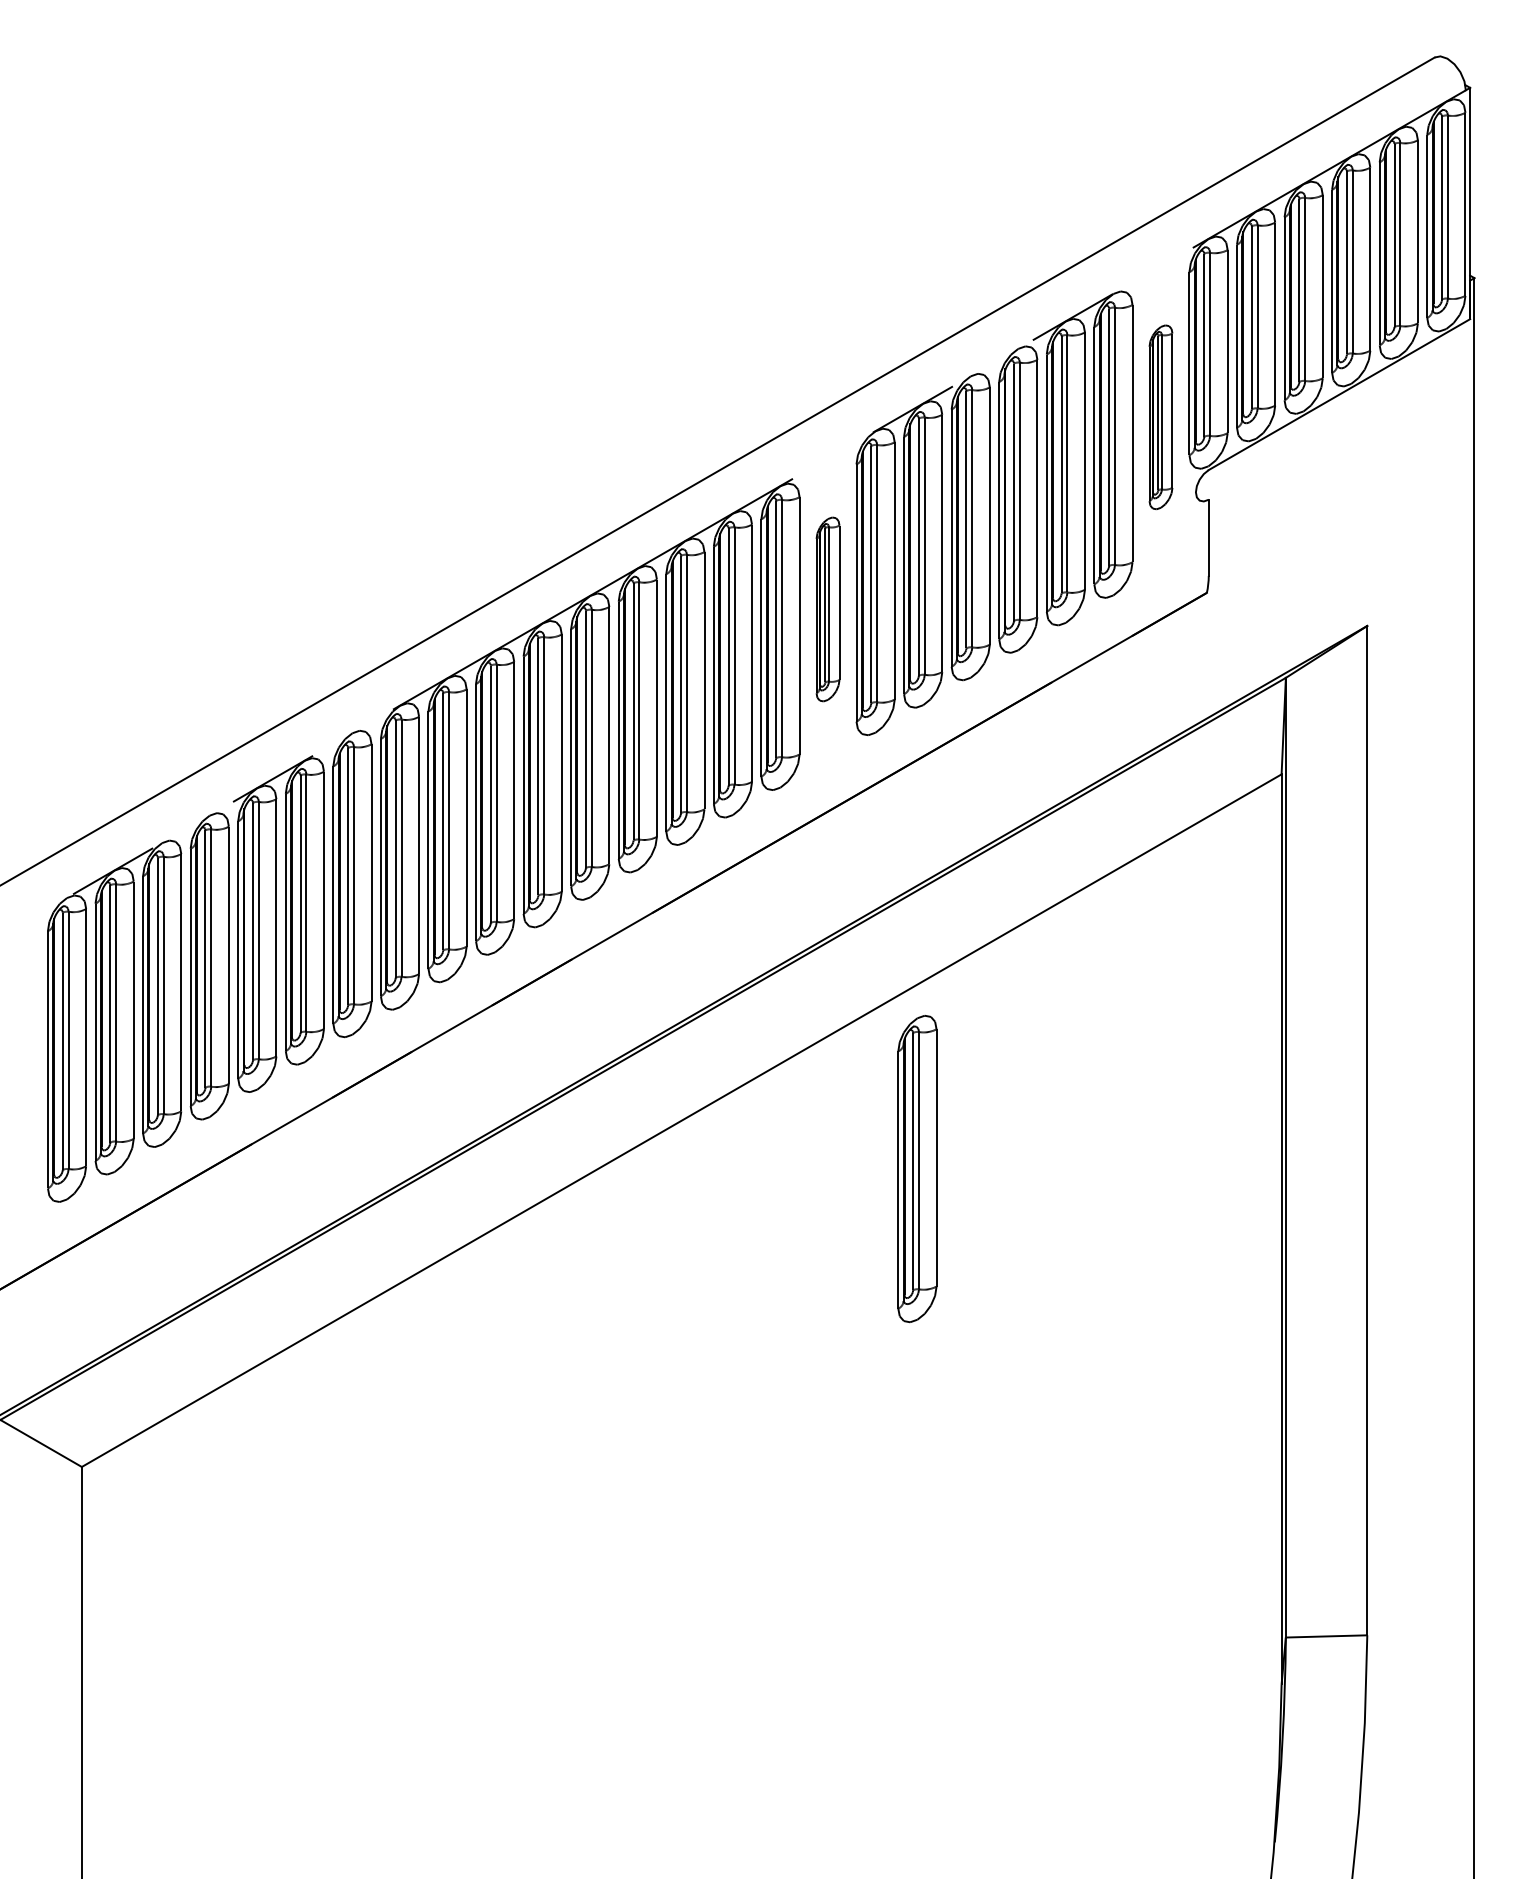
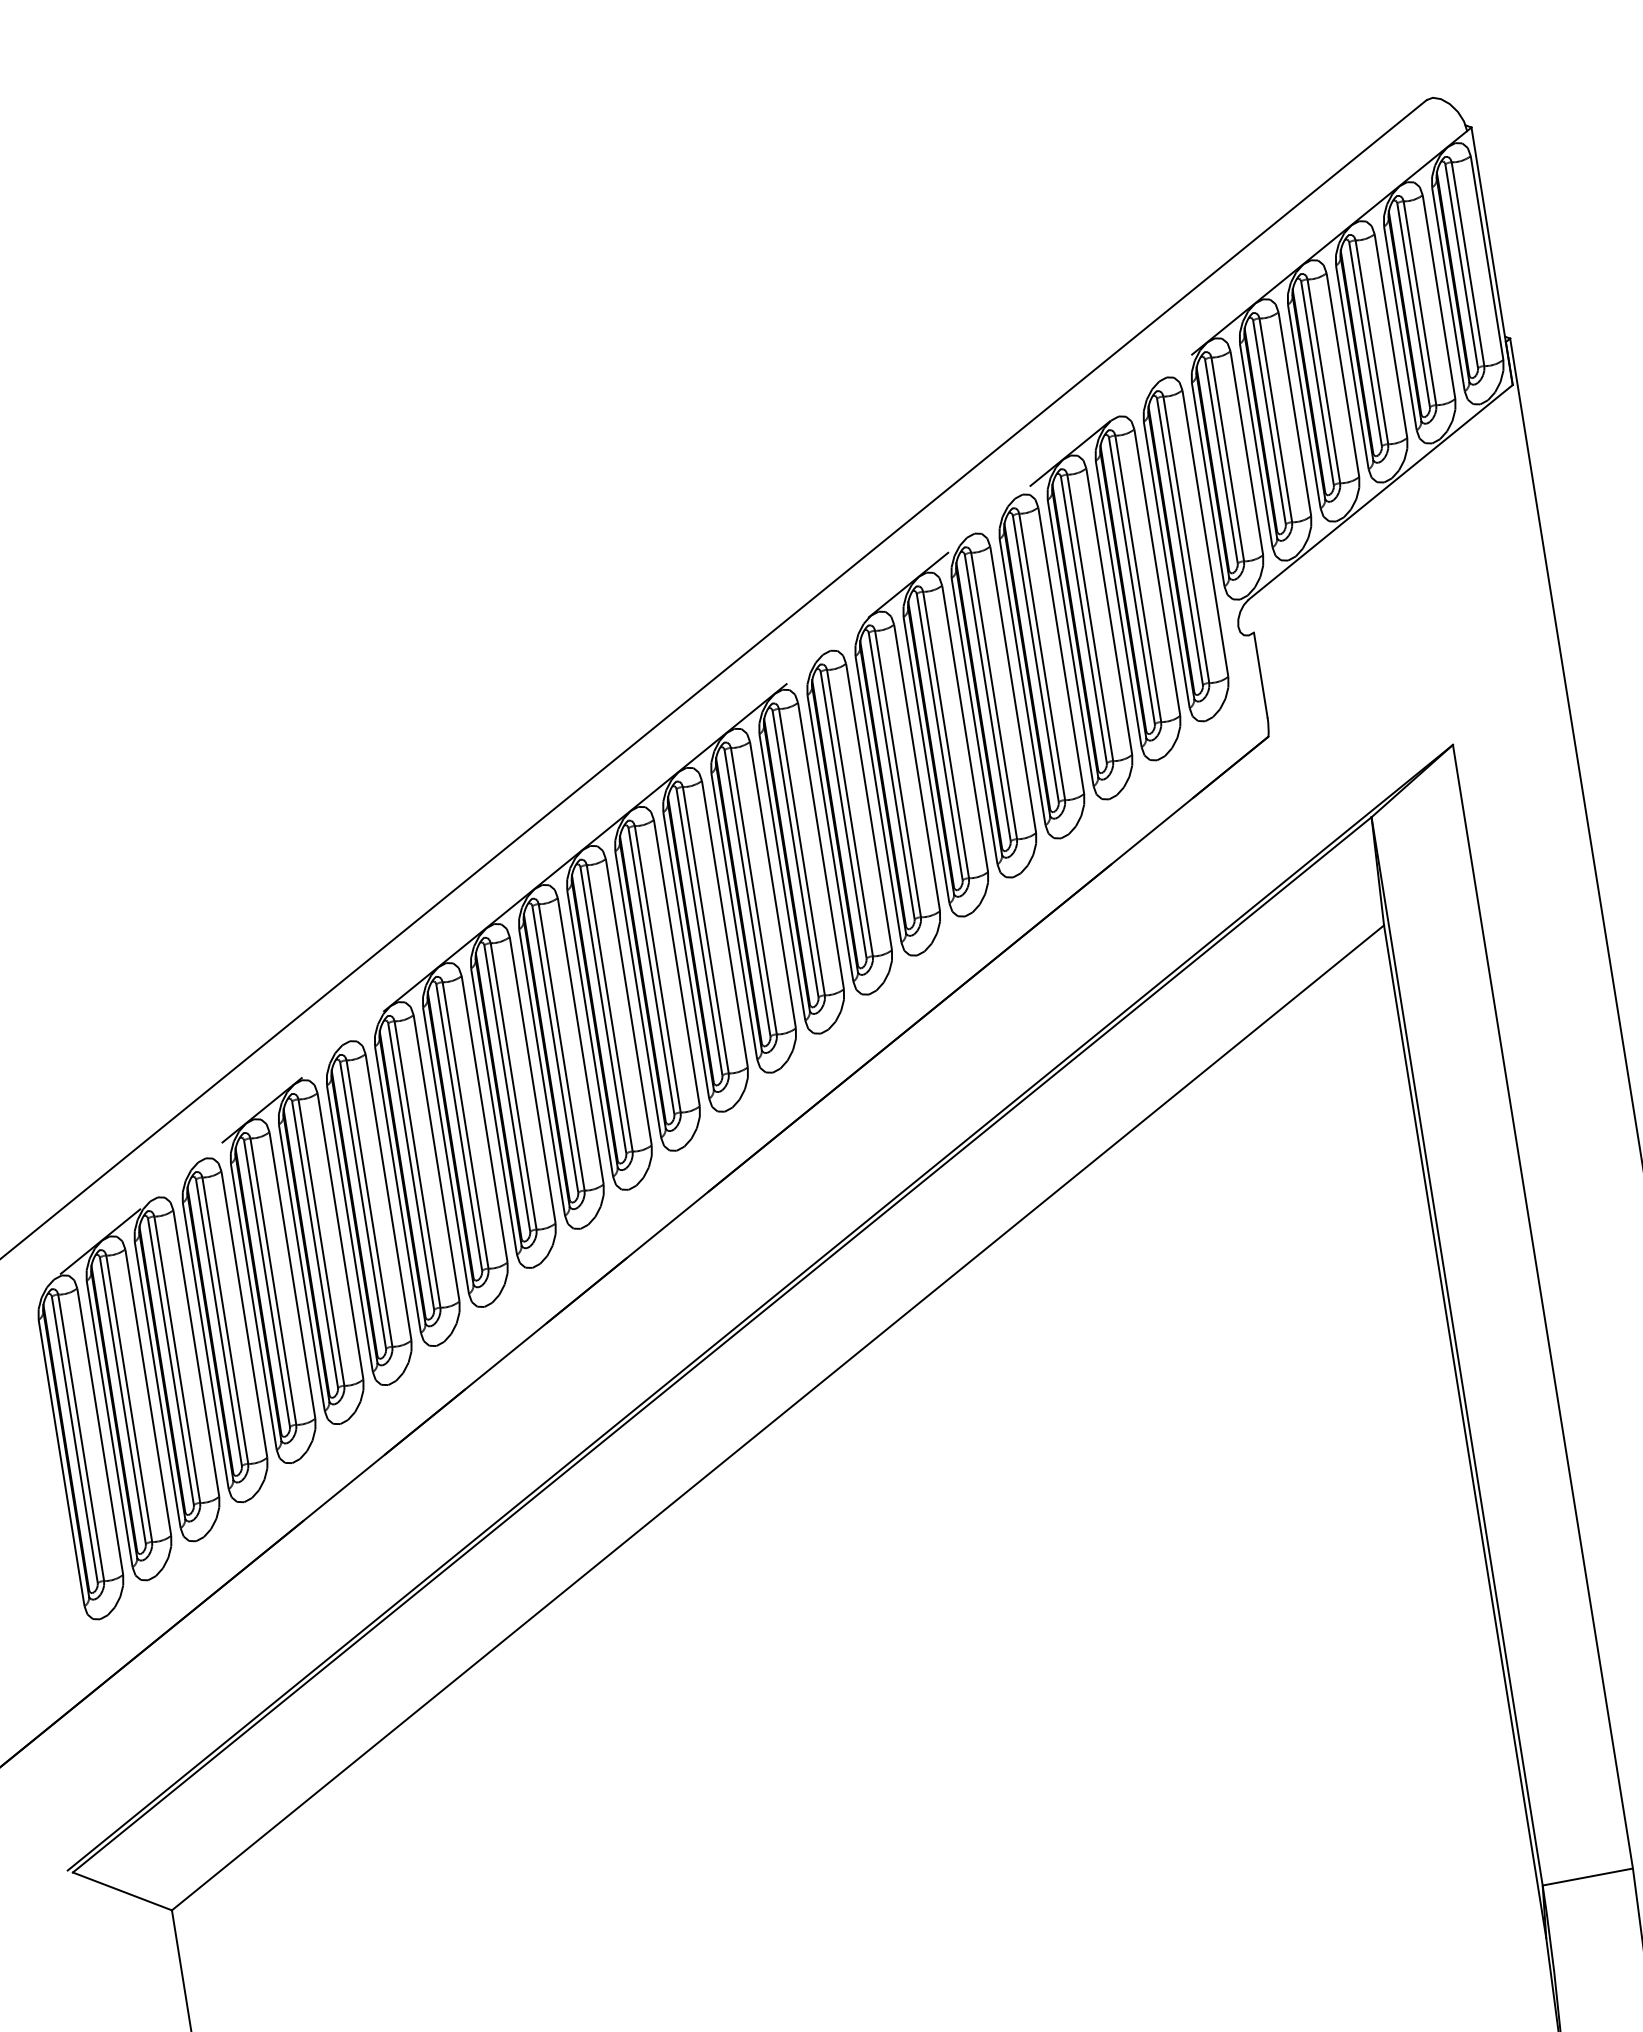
part: (1160, 417) -> (1185, 549), size x1.67
part: (827, 609) -> (849, 822), size x1.67
part: (917, 1169) -> (1049, 1430), removed

